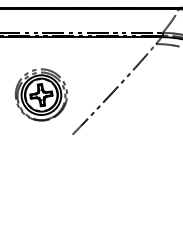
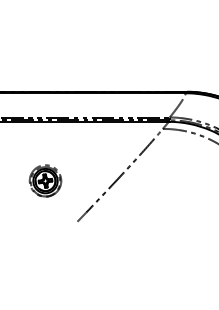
part: (41, 94) -> (45, 180), size x0.6

